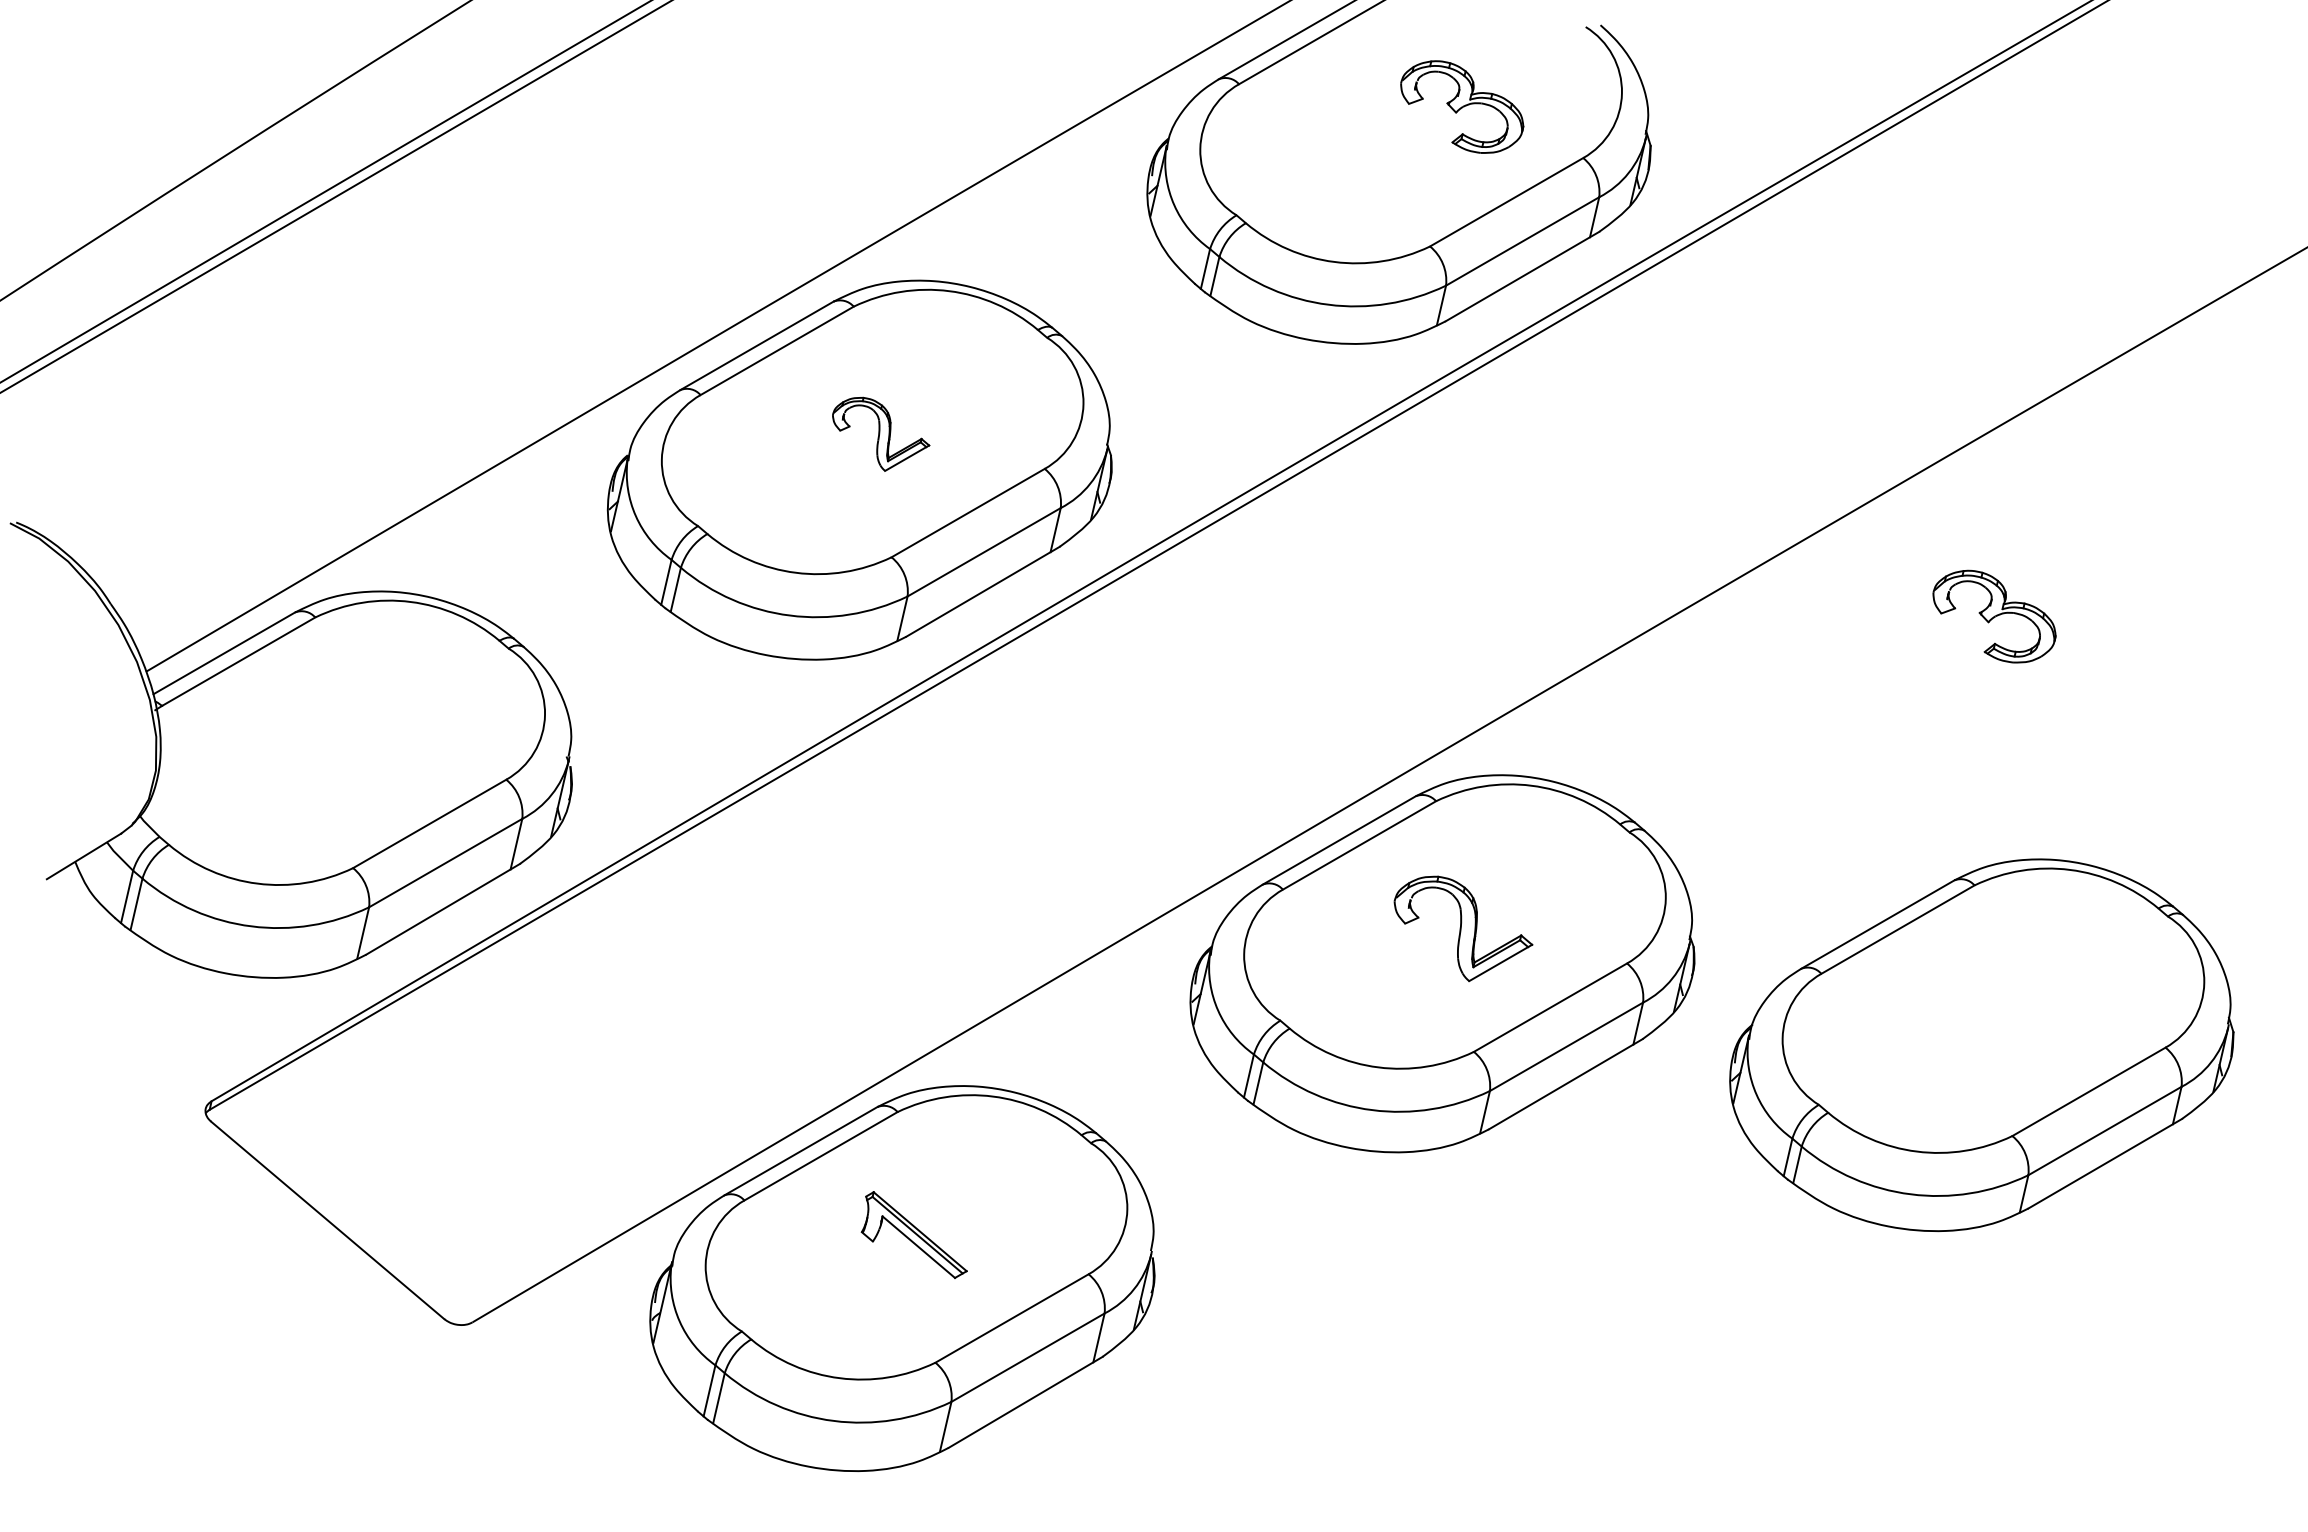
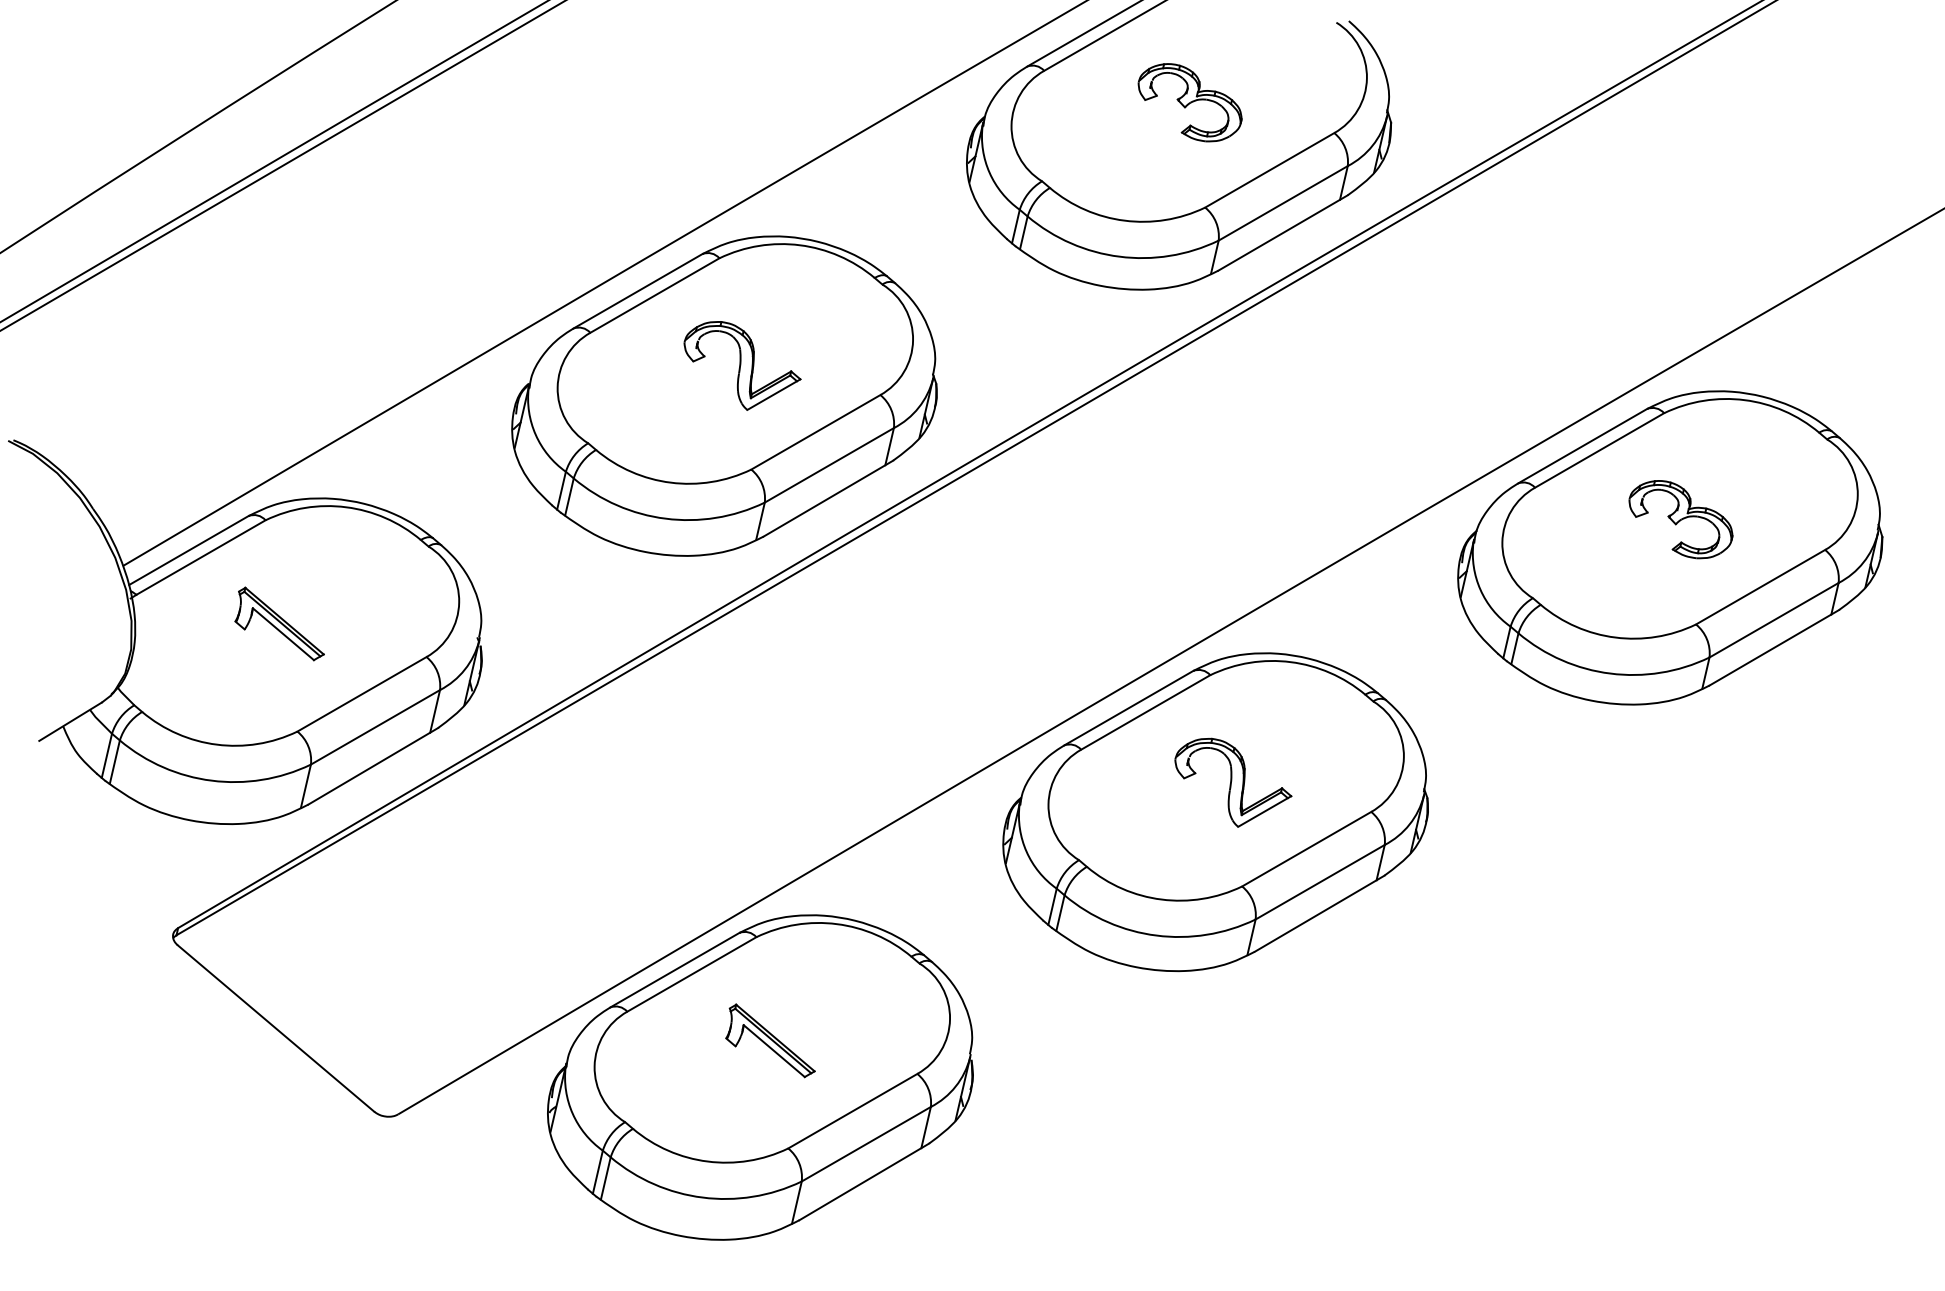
part: (1462, 106) -> (1190, 102), moved
part: (880, 434) -> (741, 366), size x1.43
part: (331, 740) -> (279, 624), added
part: (1981, 1045) -> (1669, 548), moved

